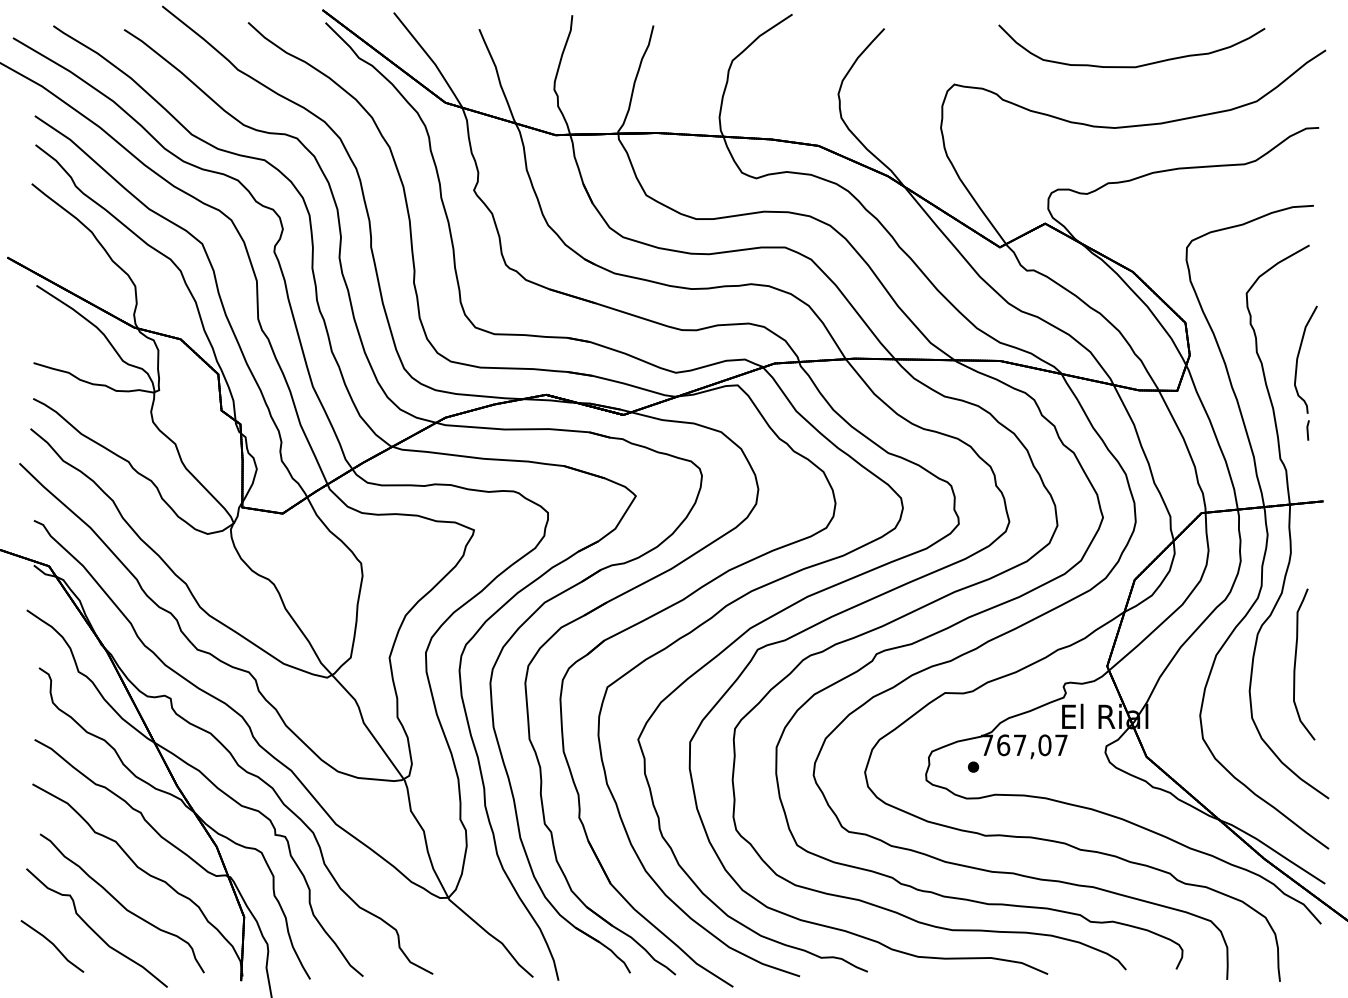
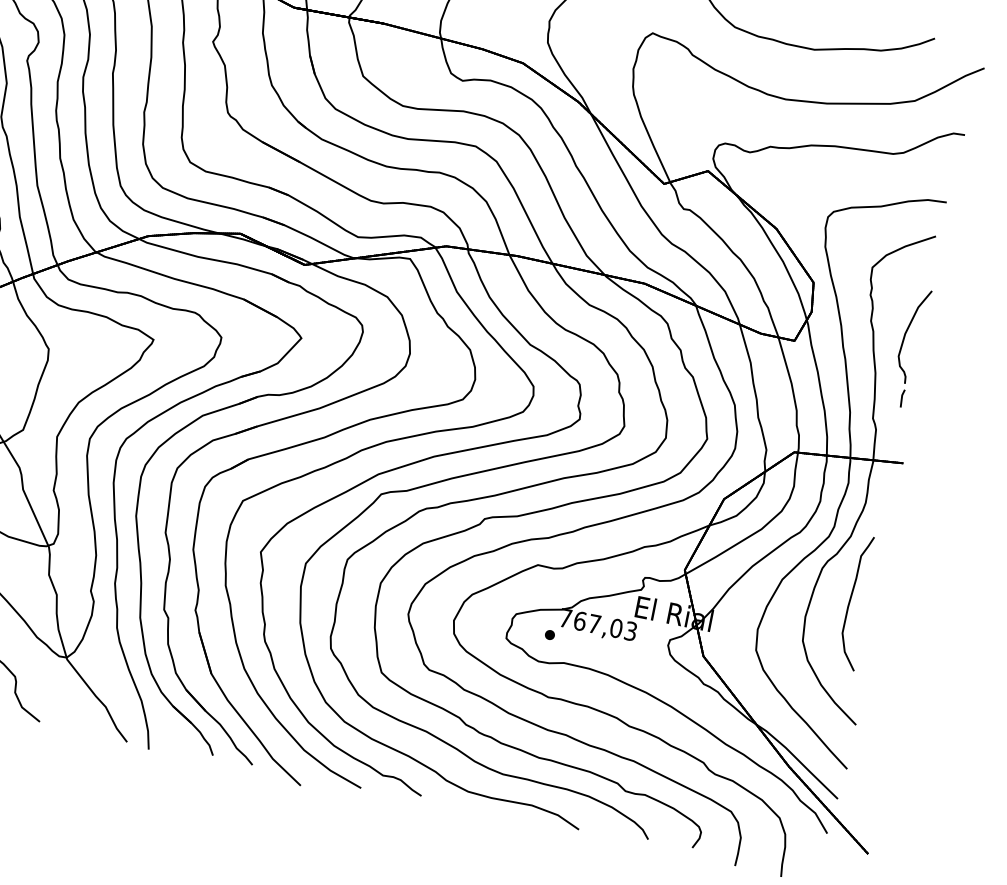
text: (1061, 745) -> (630, 631), 767,07 -> 767,03

